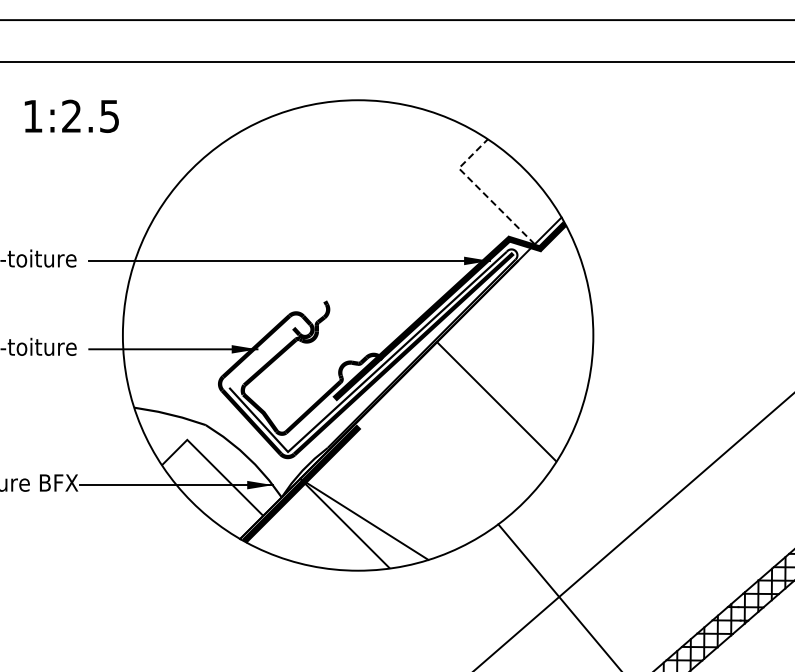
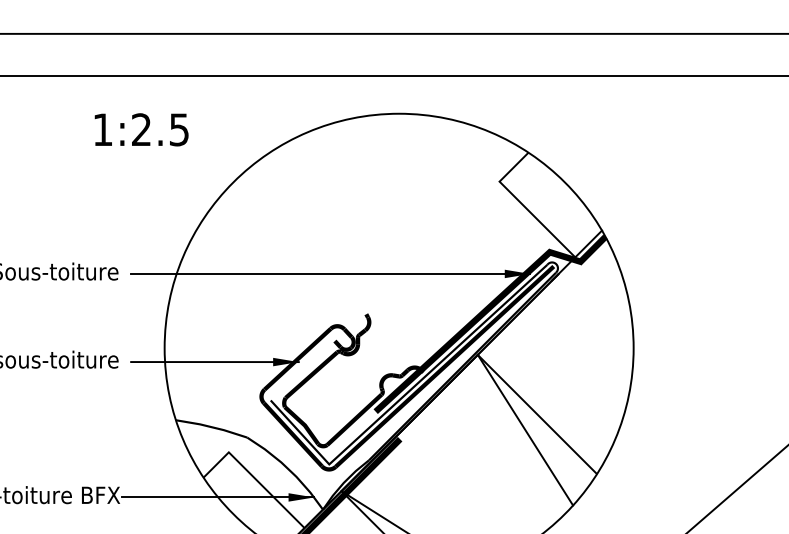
text: (71, 115) -> (141, 128), moved
line: (481, 190) -> (522, 203), dashed -> solid
line: (484, 417) -> (525, 430), added

